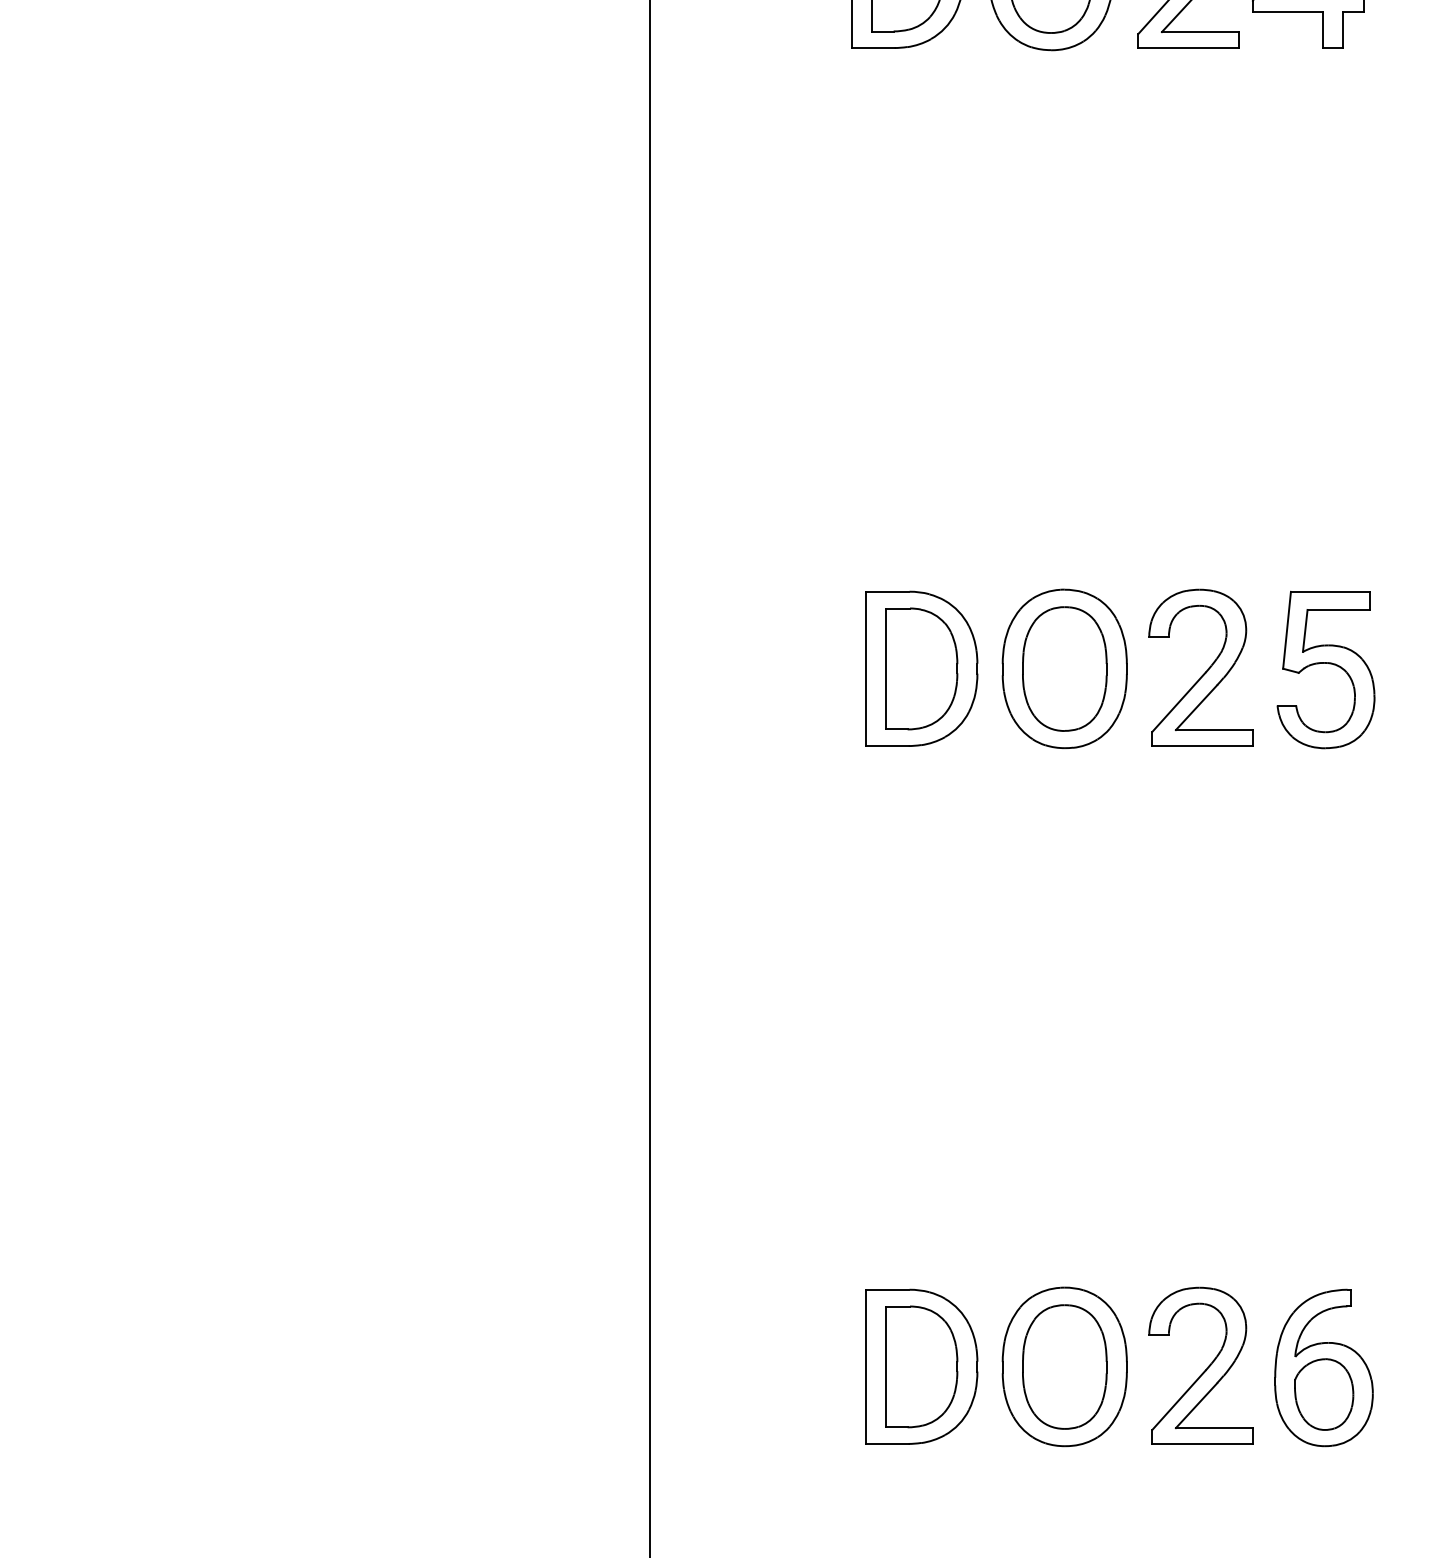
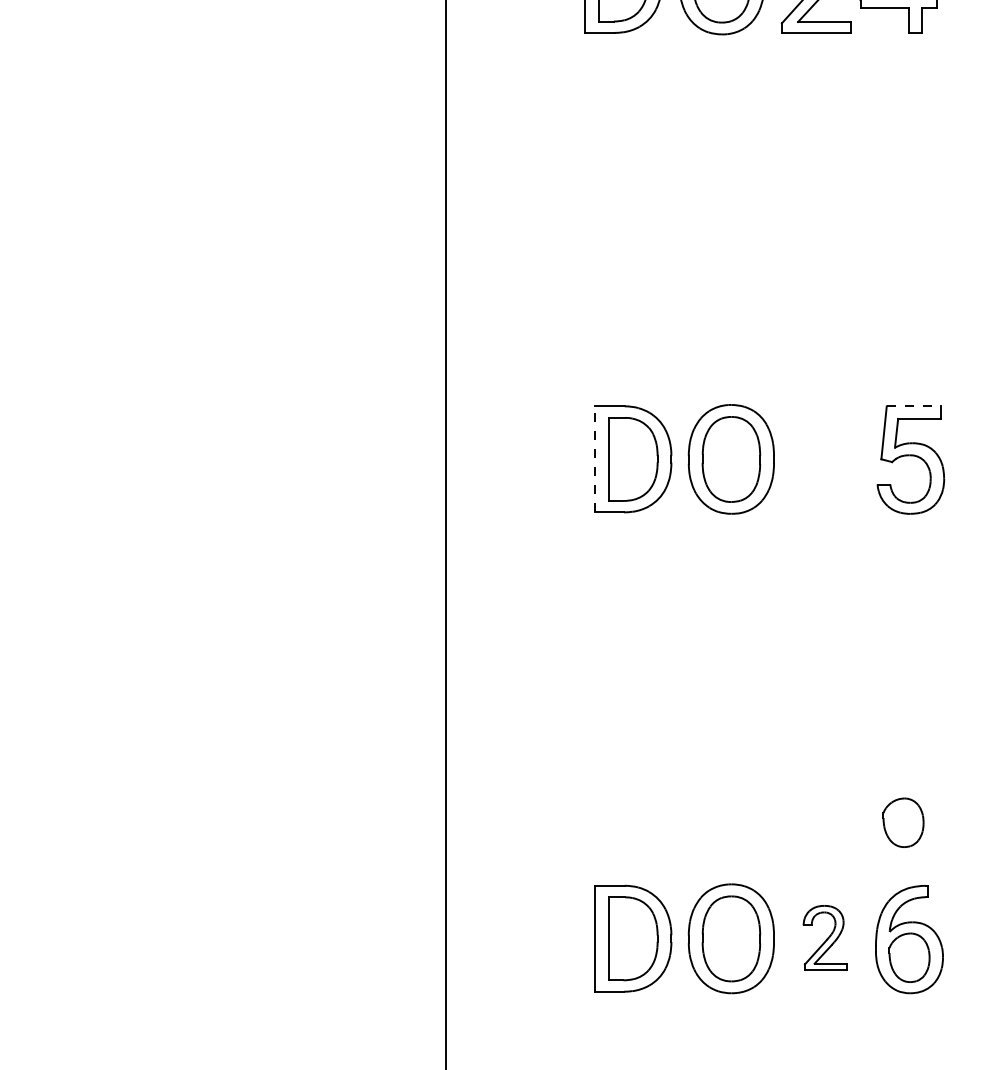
line: (1331, 591) -> (914, 406), solid -> dashed
part: (1200, 667) -> (824, 458), removed
line: (865, 669) -> (594, 459), solid -> dashed
part: (1315, 1197) -> (903, 822), added
part: (1200, 1364) -> (824, 937), size x0.6

